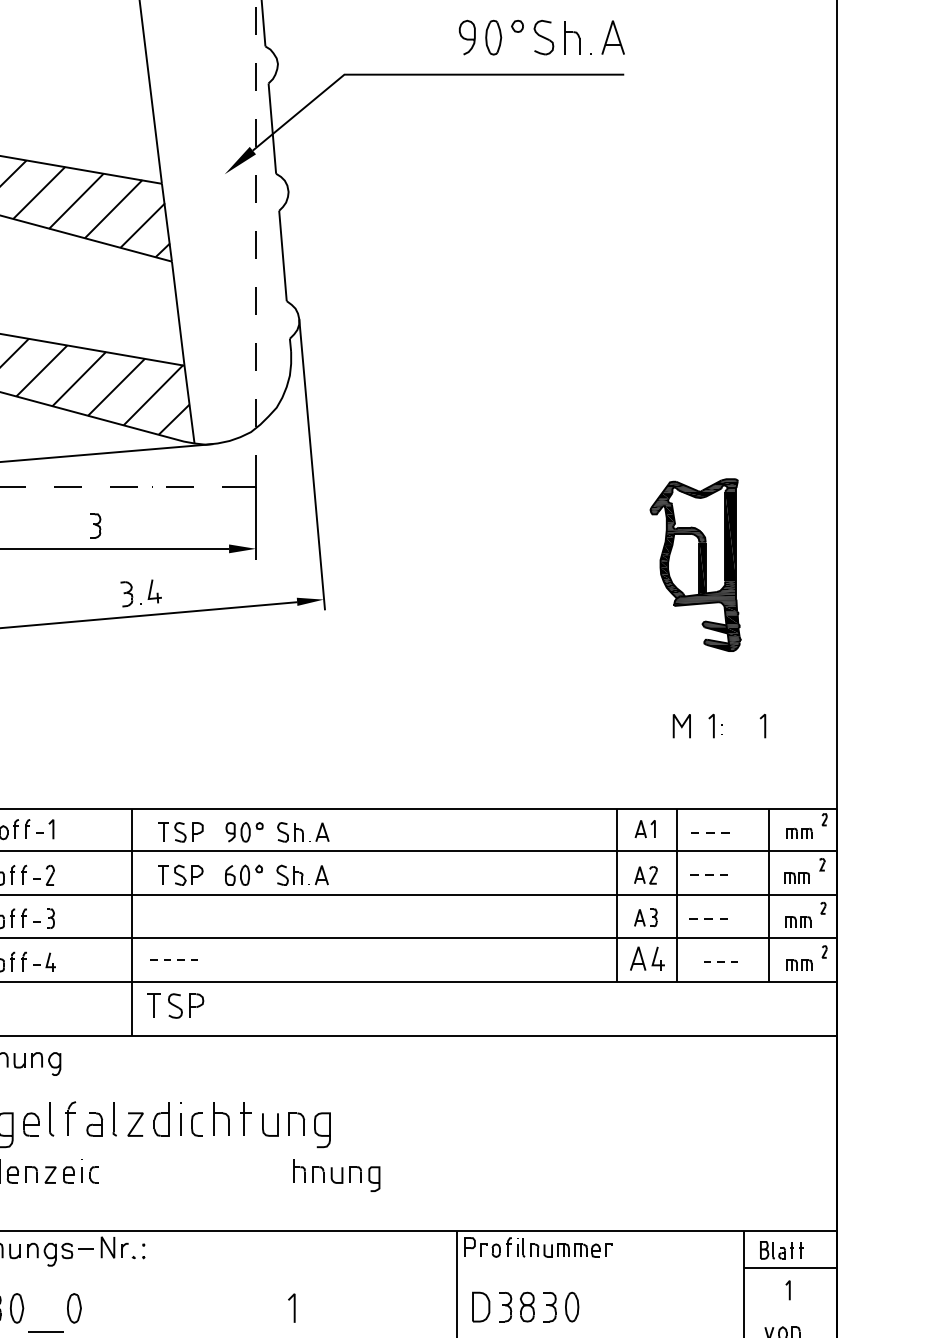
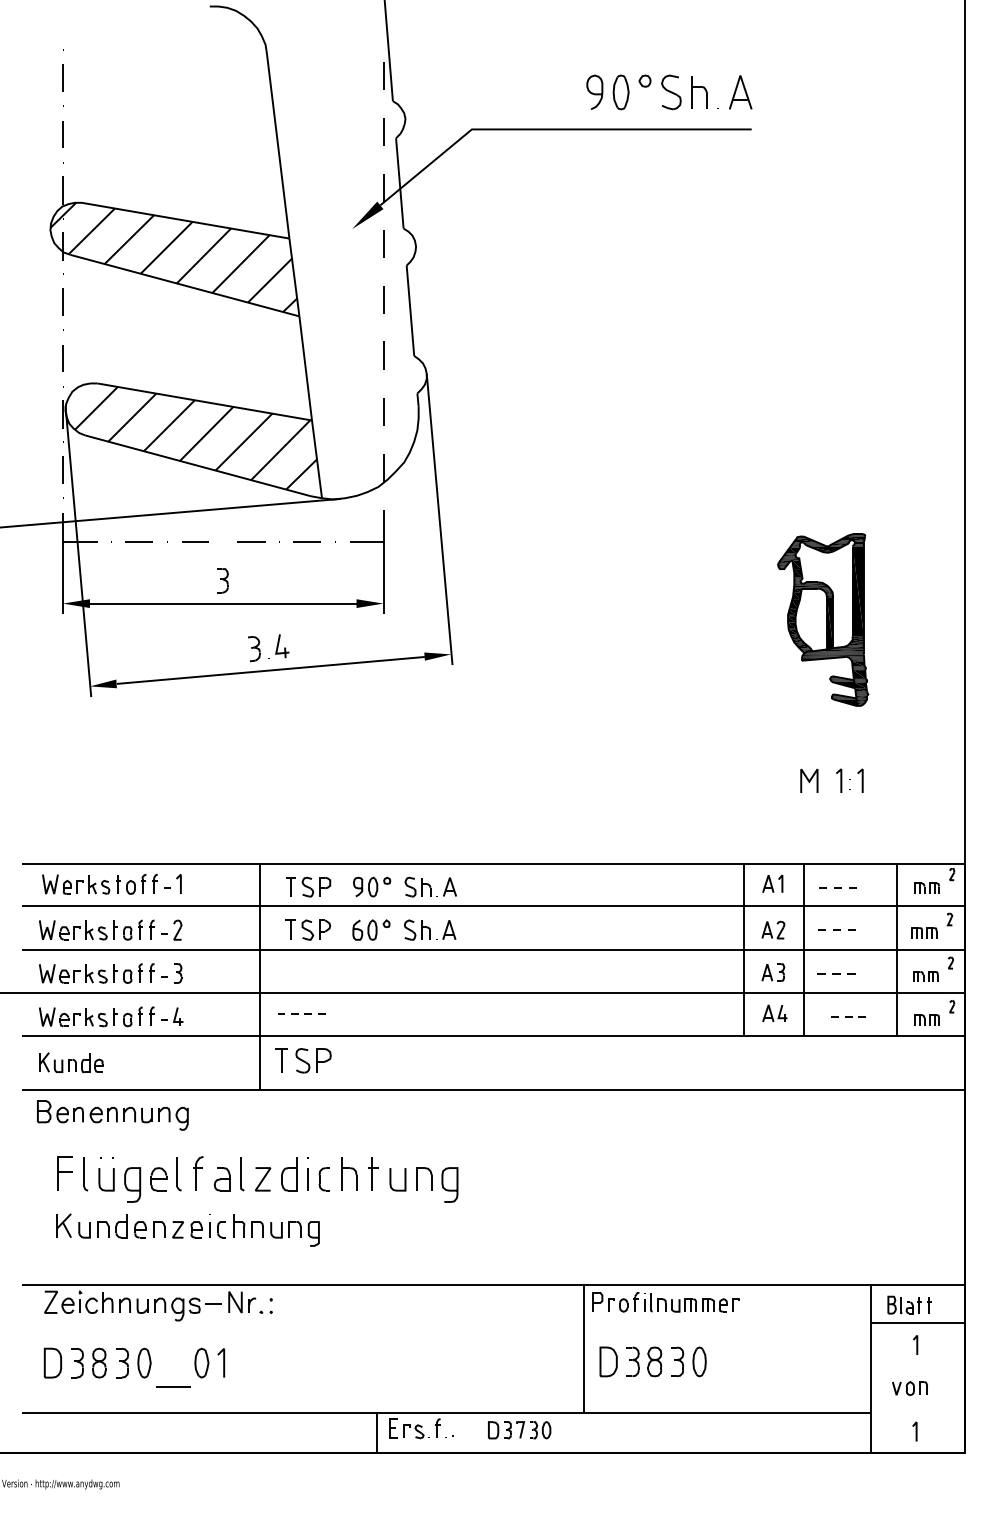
line: (764, 725) -> (861, 780), moved
part: (647, 958) -> (774, 1013), size x0.71
part: (337, 1175) -> (276, 1230), moved
line: (294, 1307) -> (223, 1362), moved

